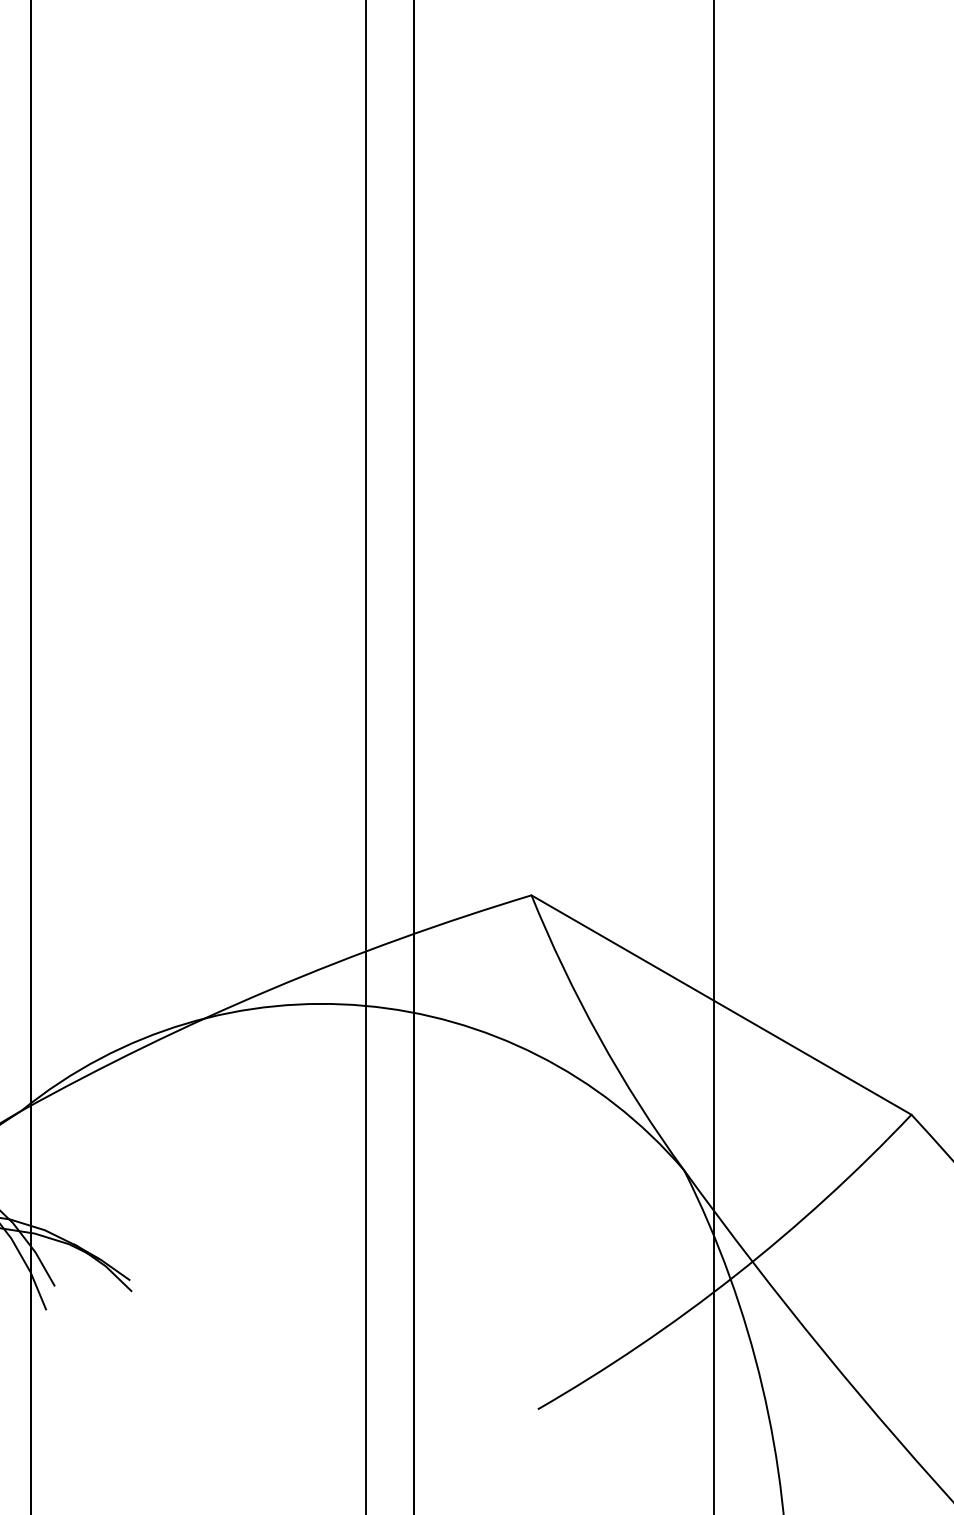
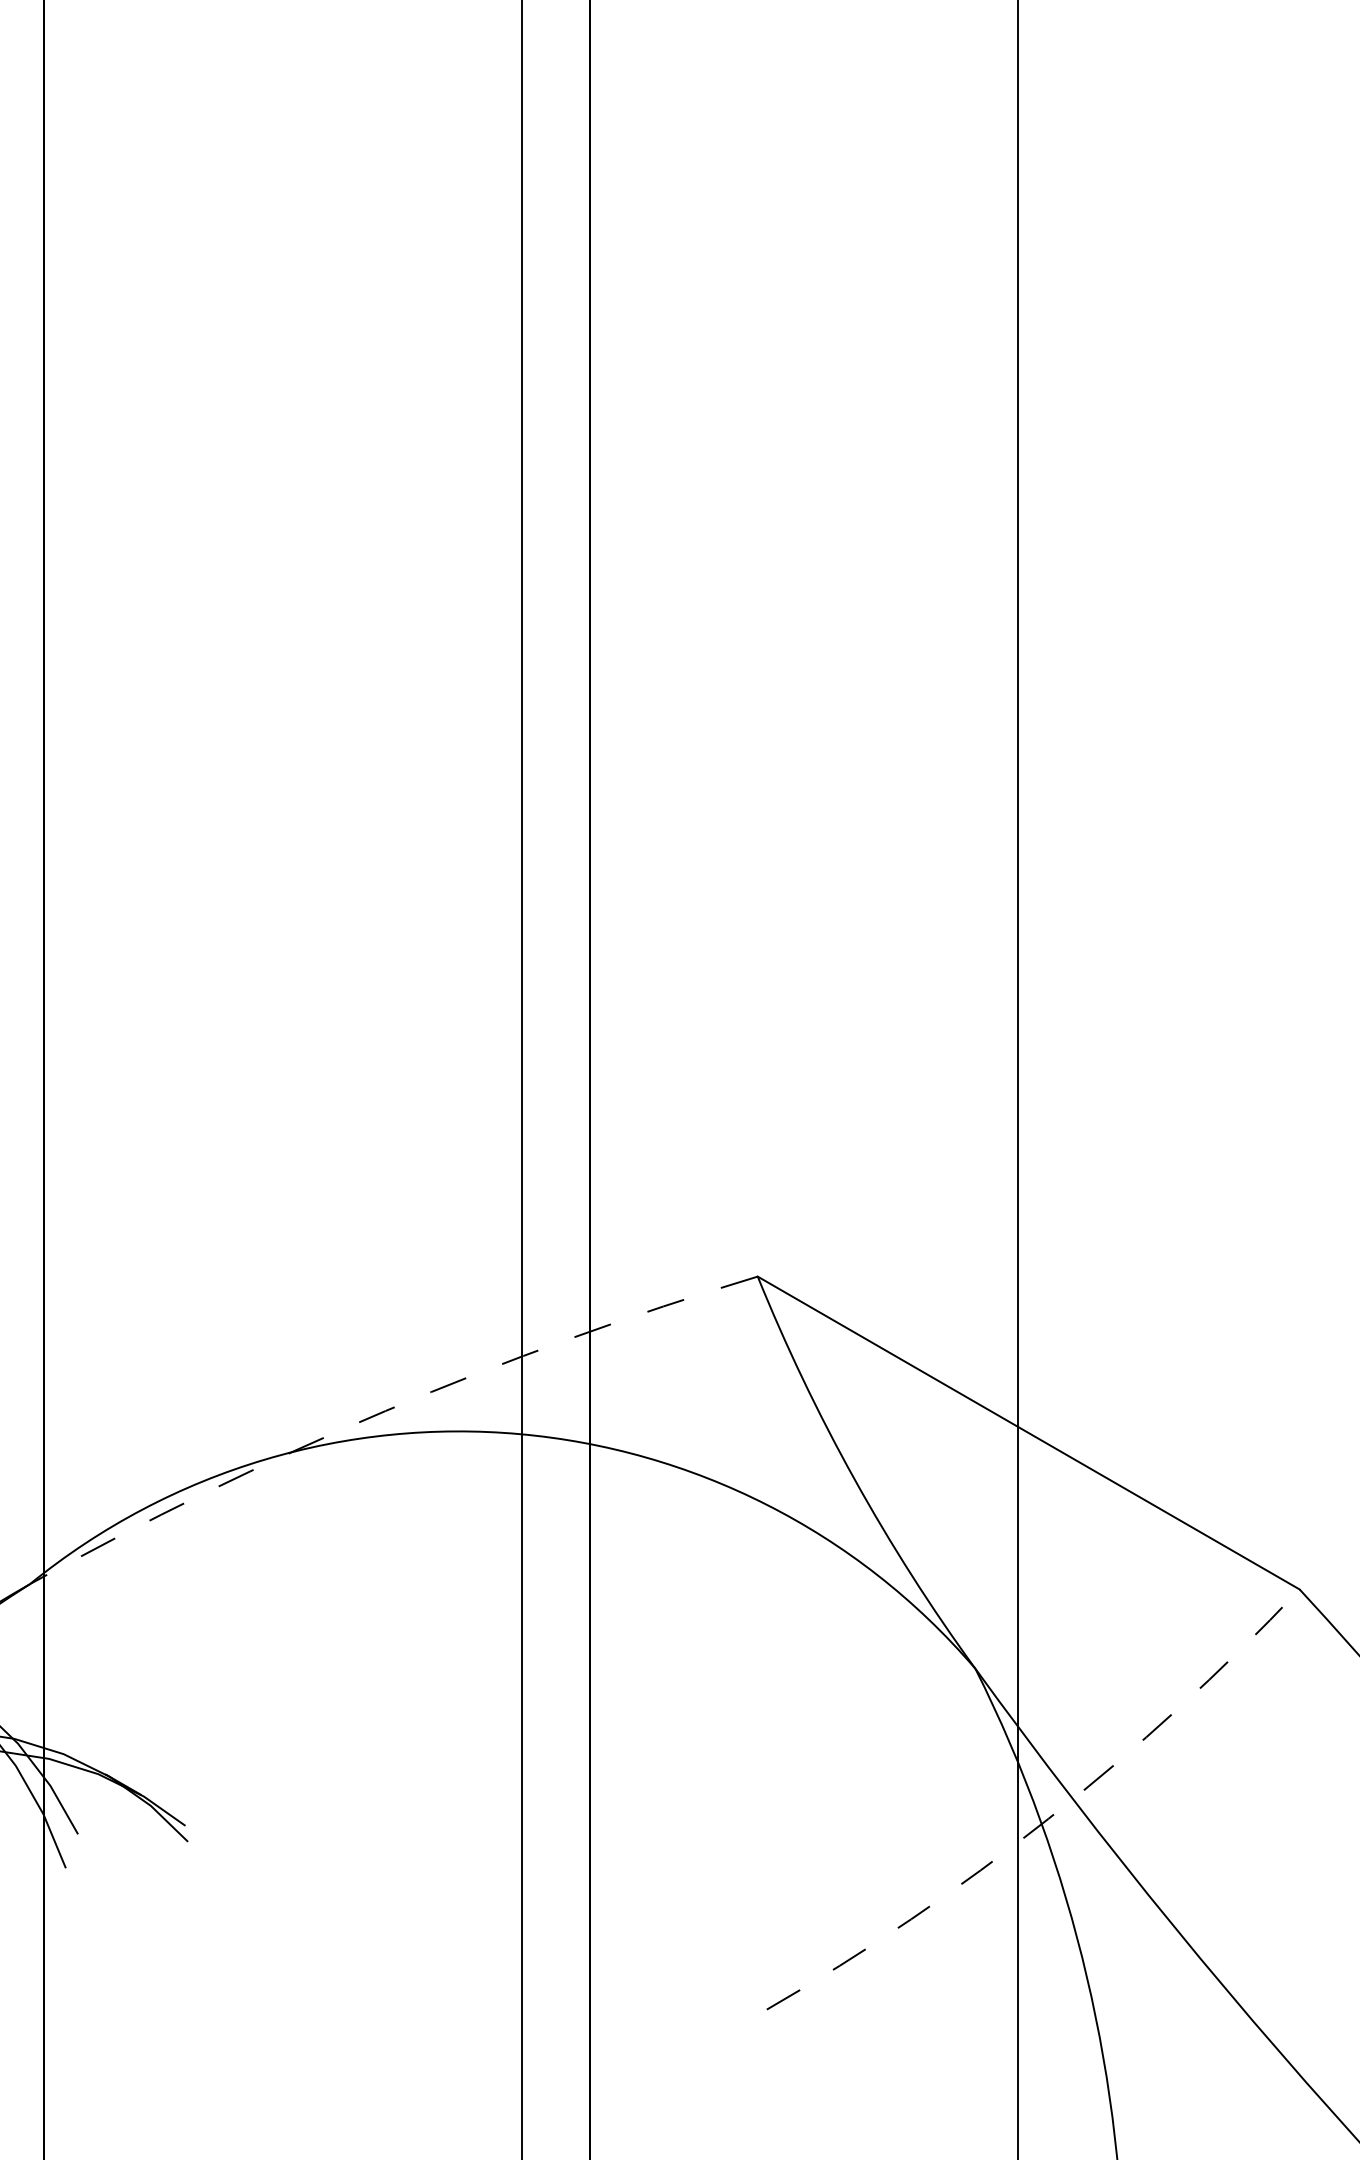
arc: (270, 989) -> (385, 1411), solid -> dashed
arc: (735, 1275) -> (1048, 1818), solid -> dashed

